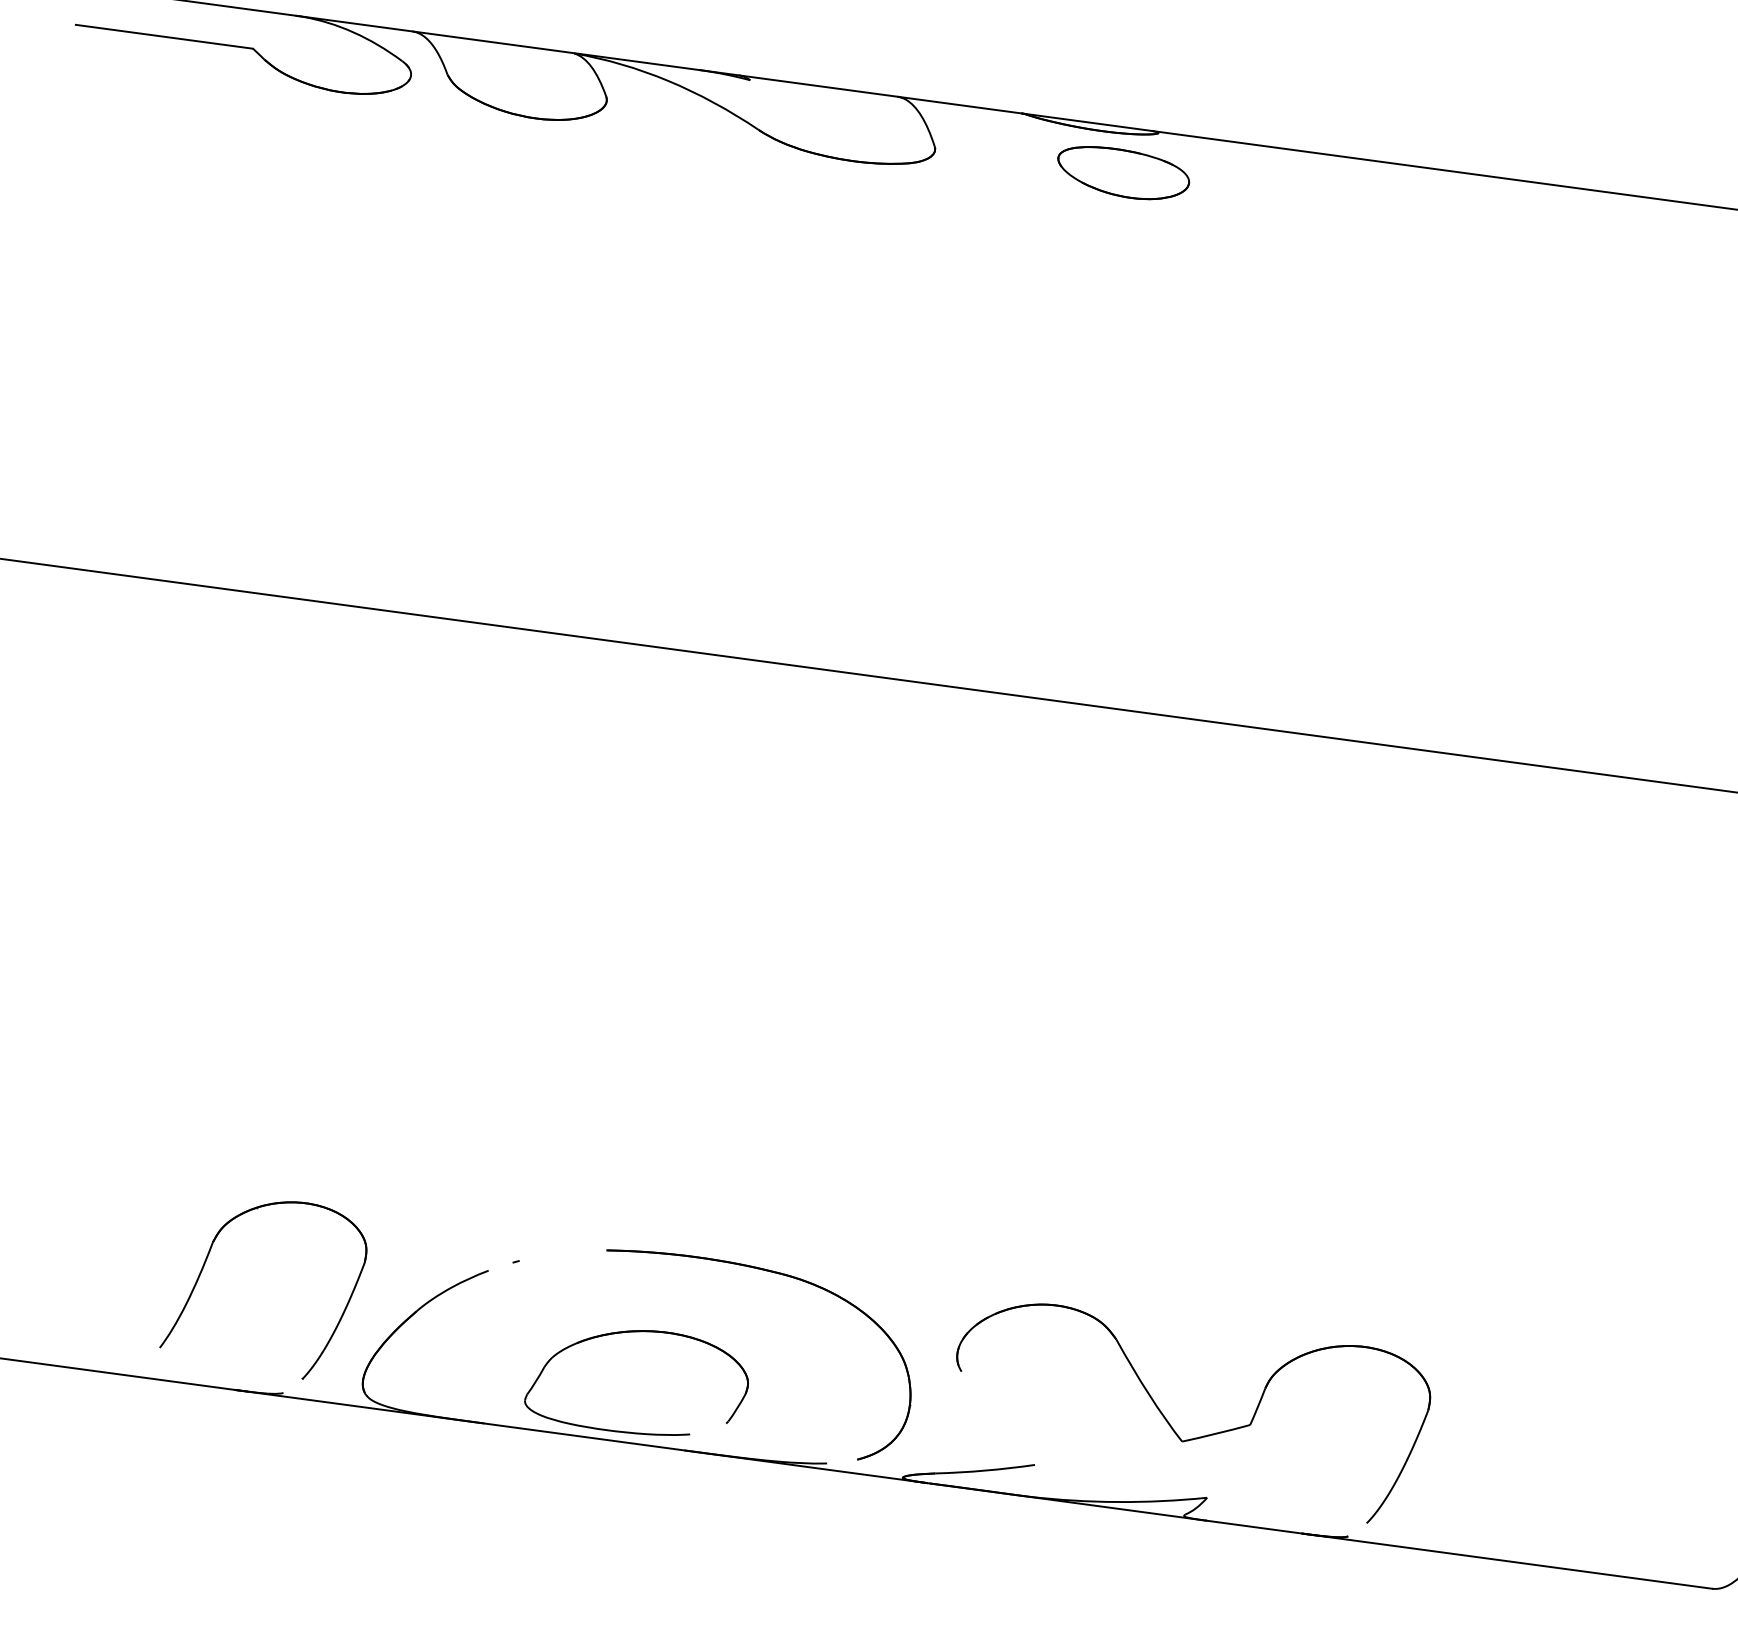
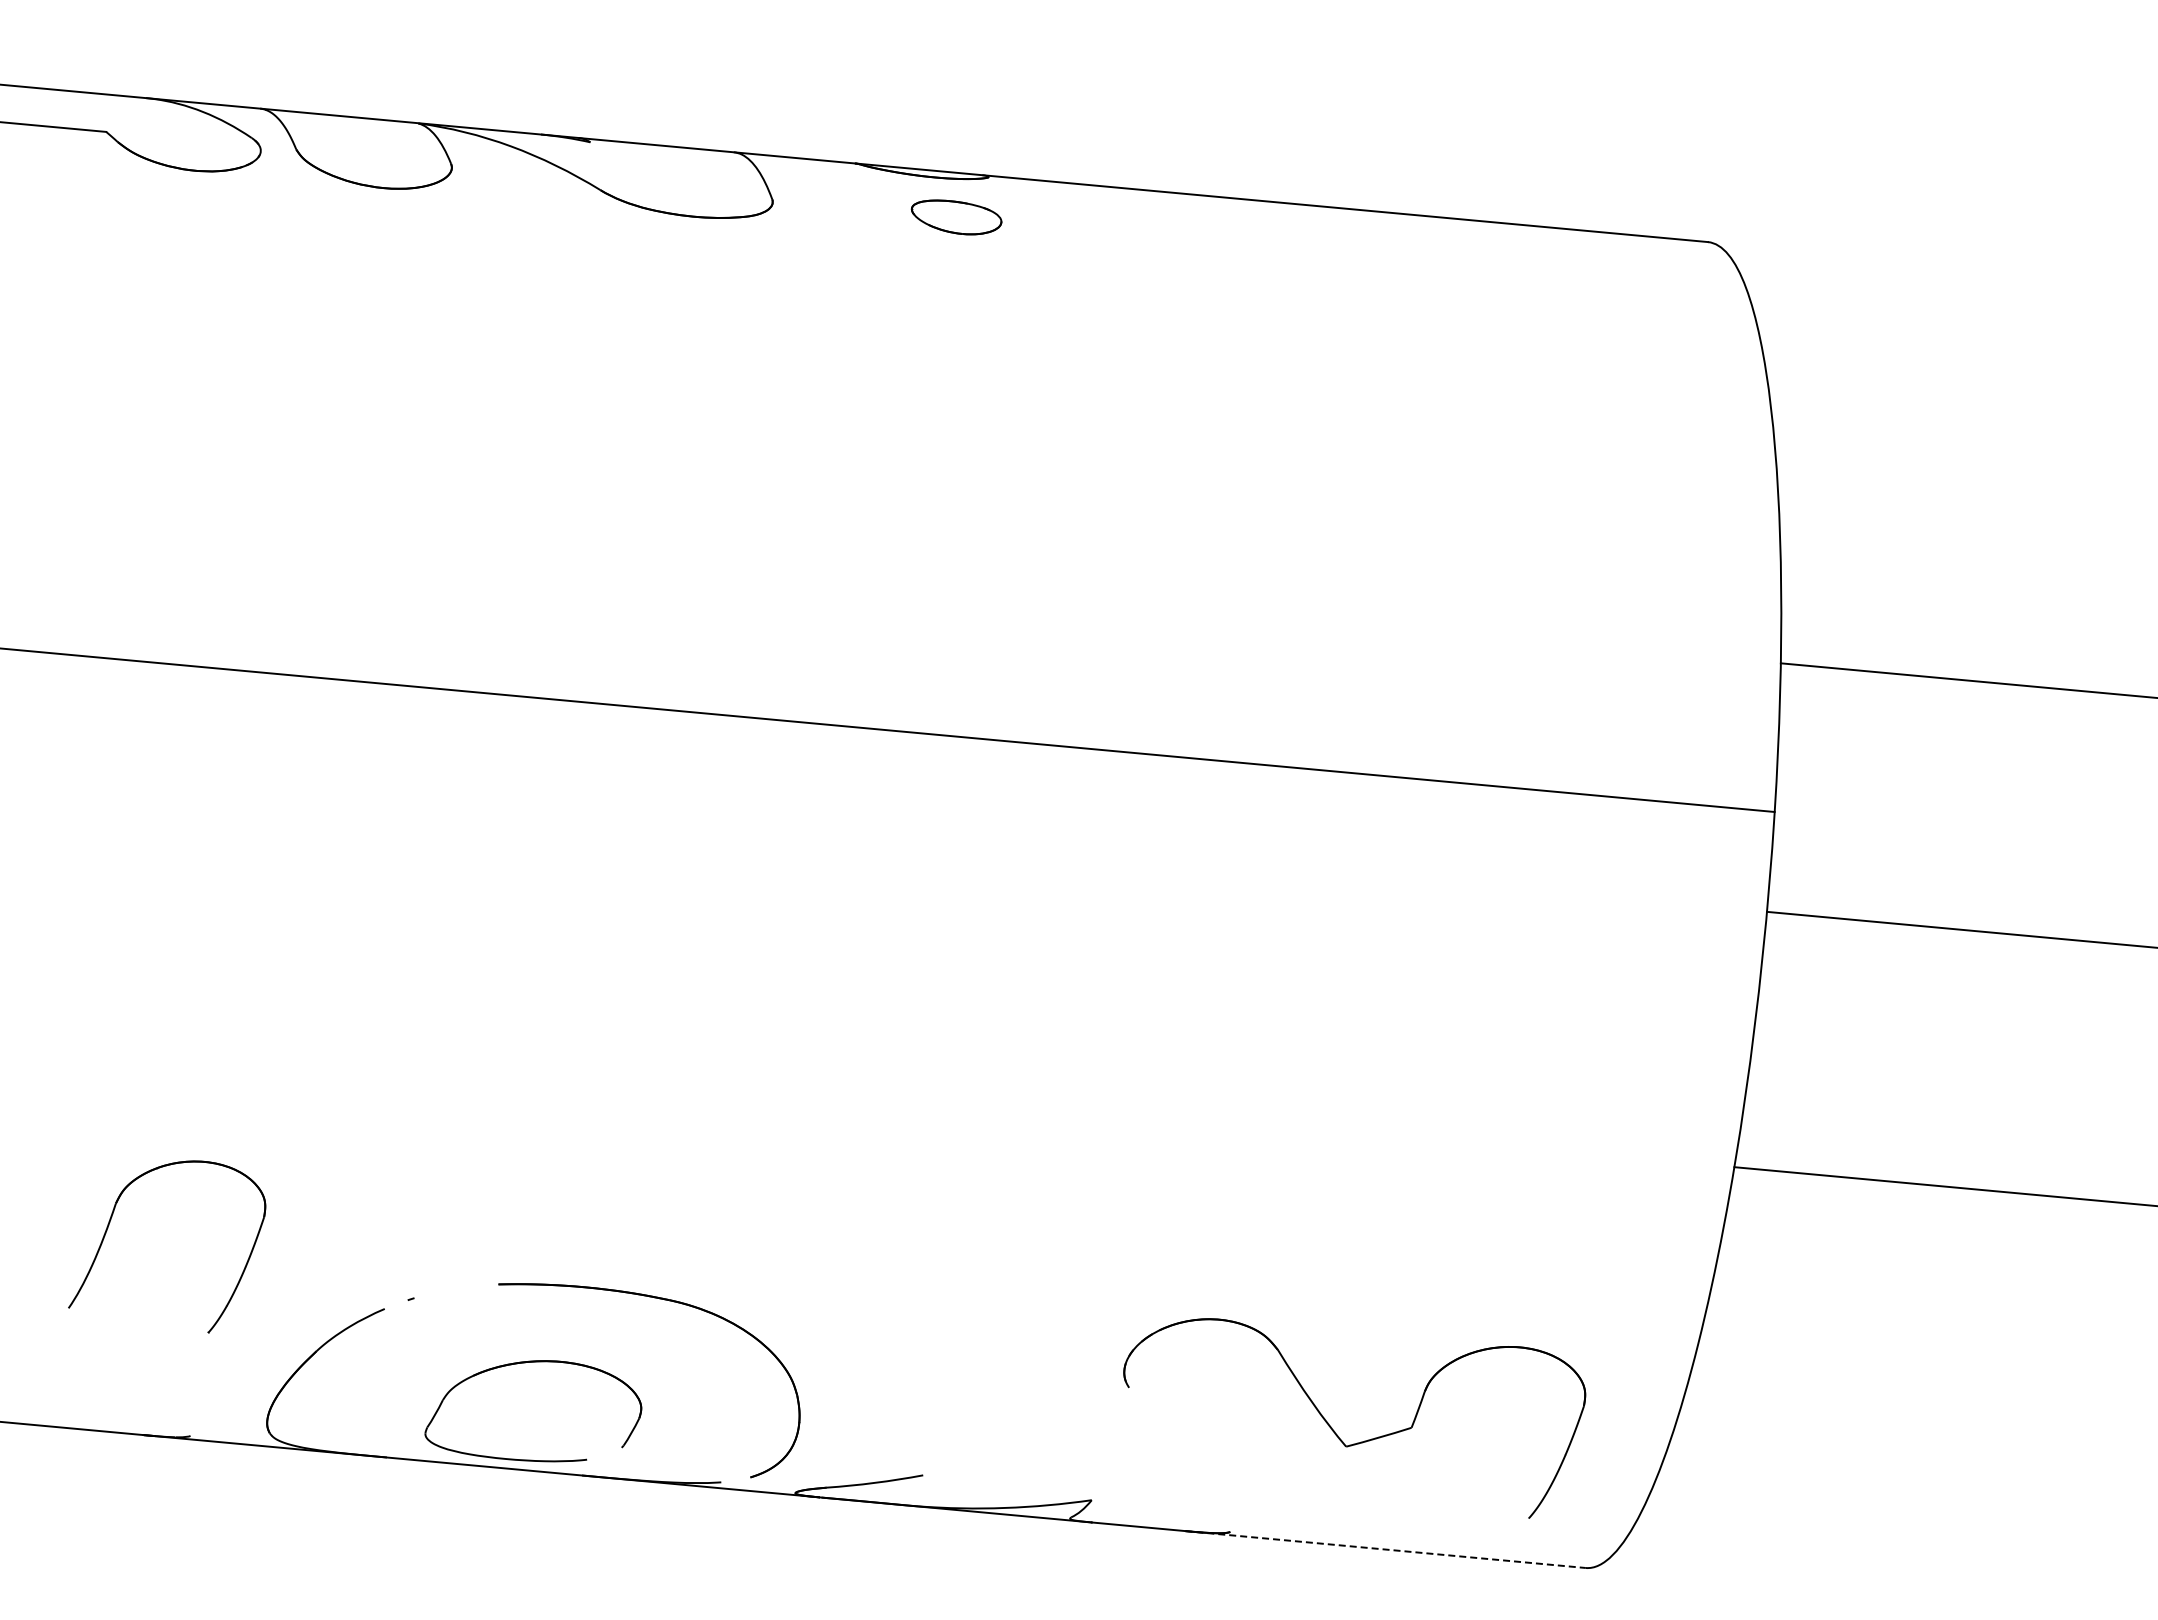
part: (1123, 173) -> (956, 217), size x0.7
part: (205, 1264) -> (109, 1225), moved
part: (1171, 1425) -> (1335, 1431), moved
line: (1508, 1561) -> (1386, 1549), solid -> dashed

